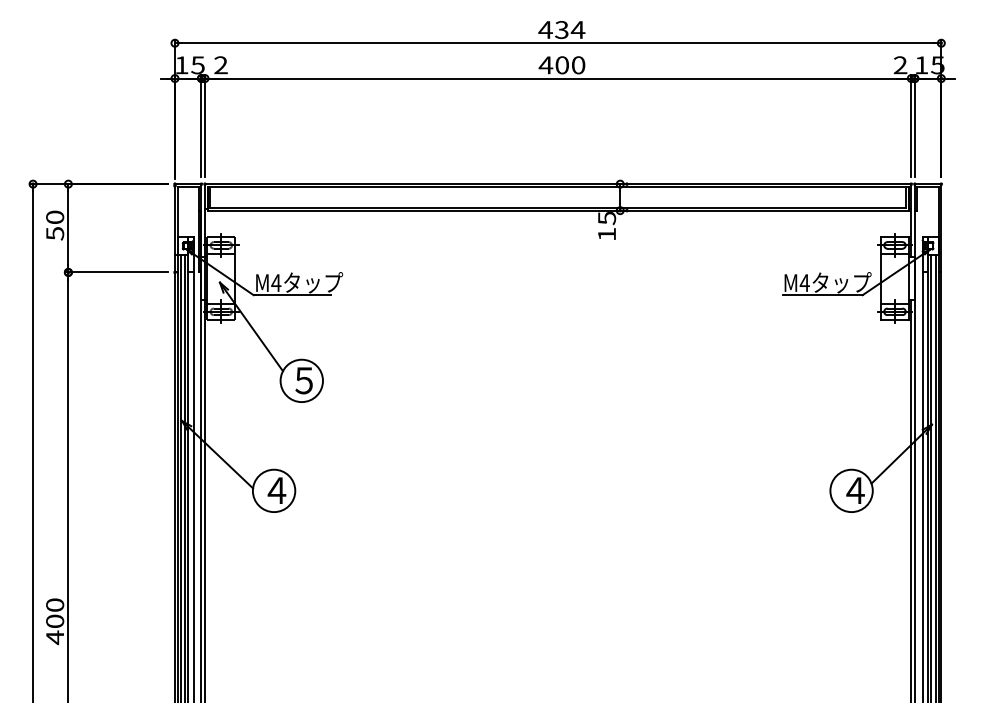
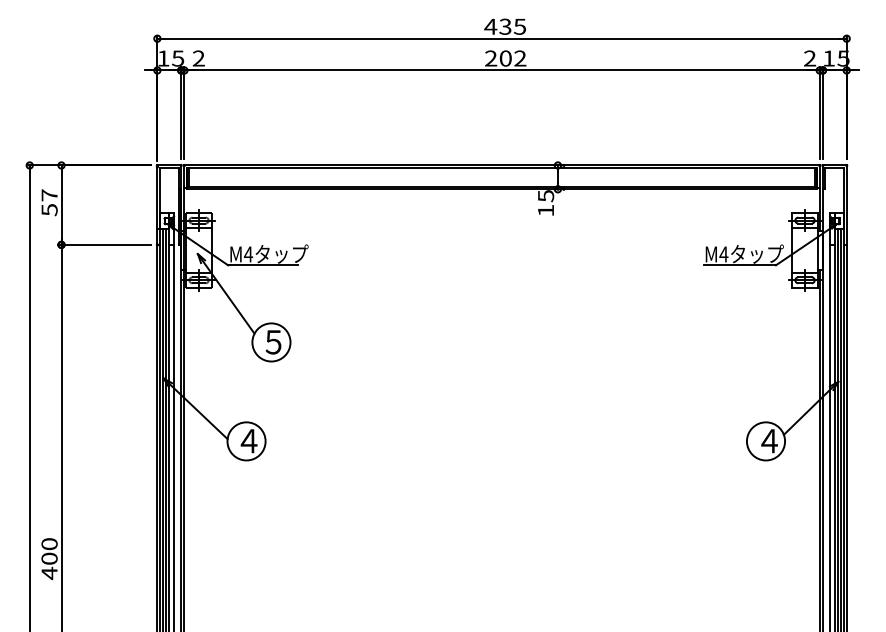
text: (577, 30) -> (519, 27), 434 -> 435
text: (561, 65) -> (505, 58), 400 -> 202
text: (55, 216) -> (49, 194), 50 -> 57

